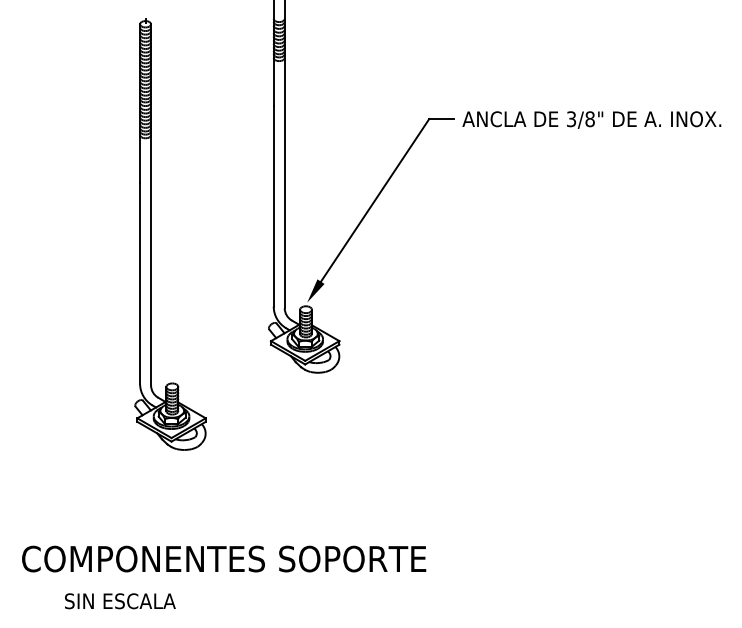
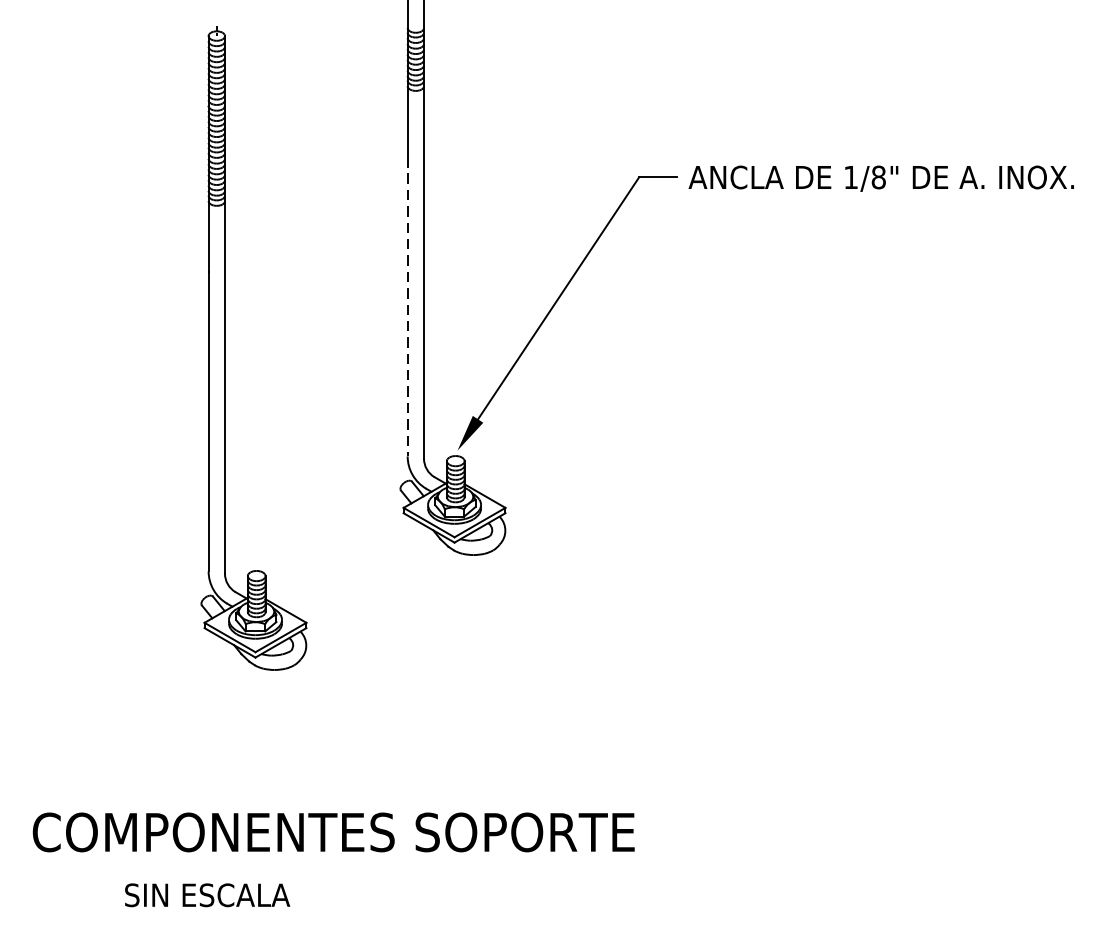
text: (571, 119) -> (851, 177), 3/8" -> 1/8"
line: (273, 206) -> (407, 307), solid -> dashed
text: (120, 601) -> (207, 895), moved

